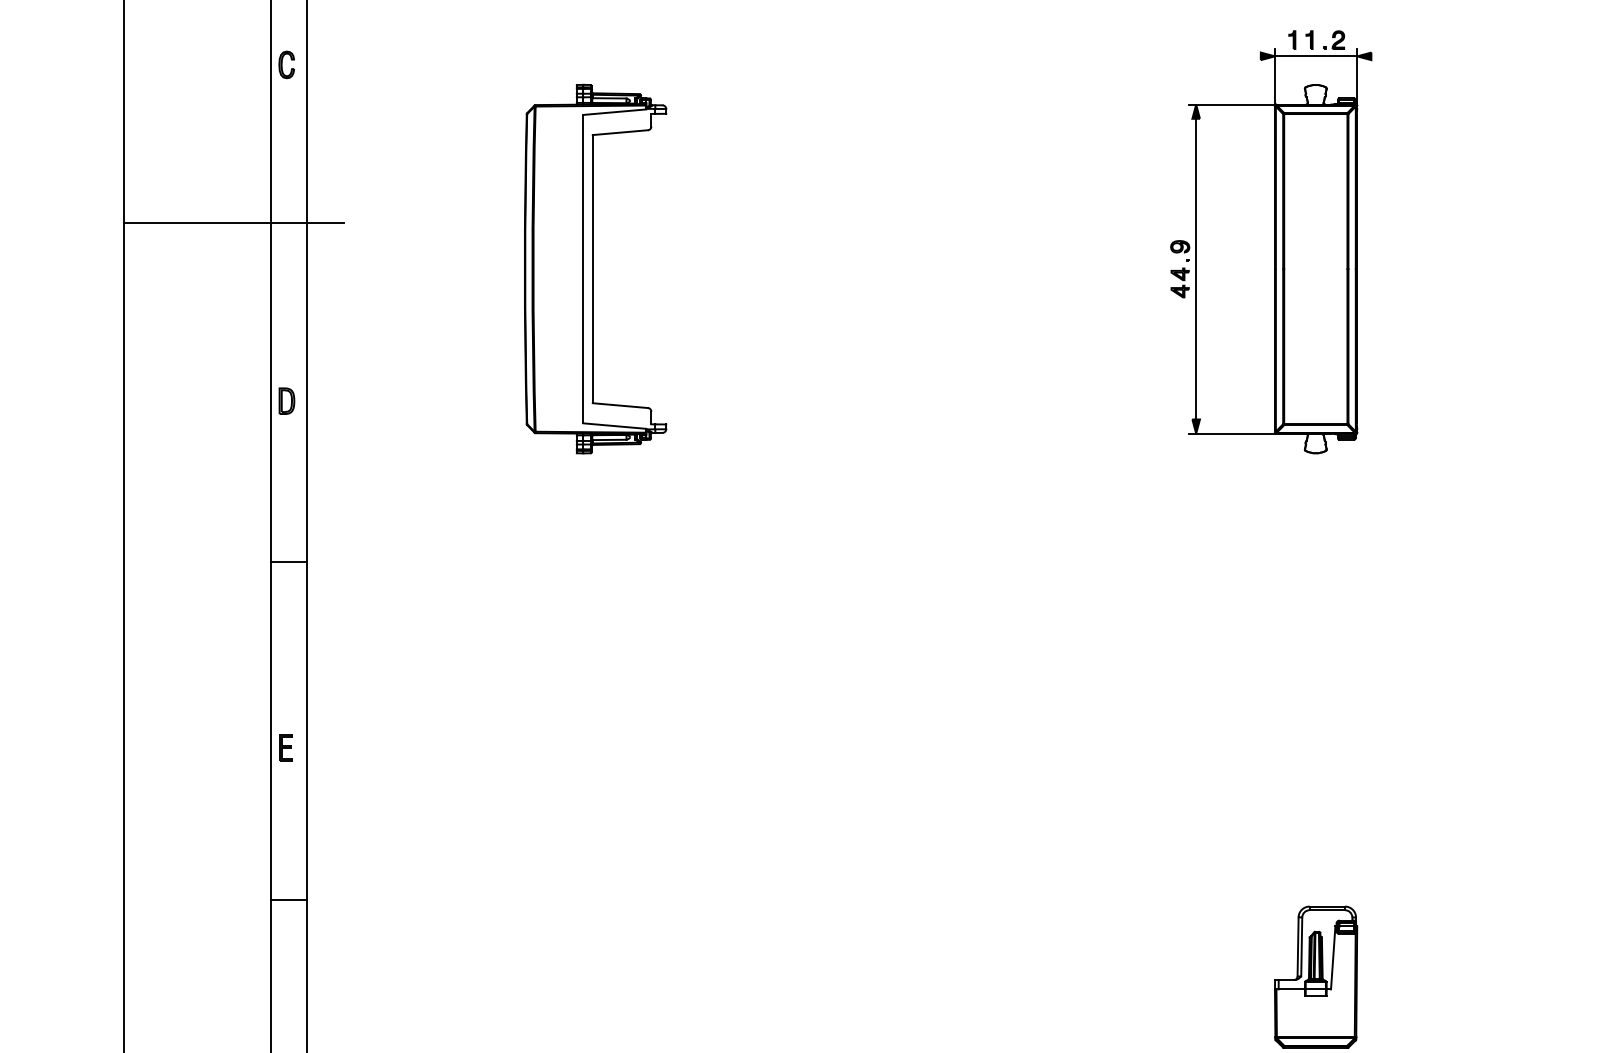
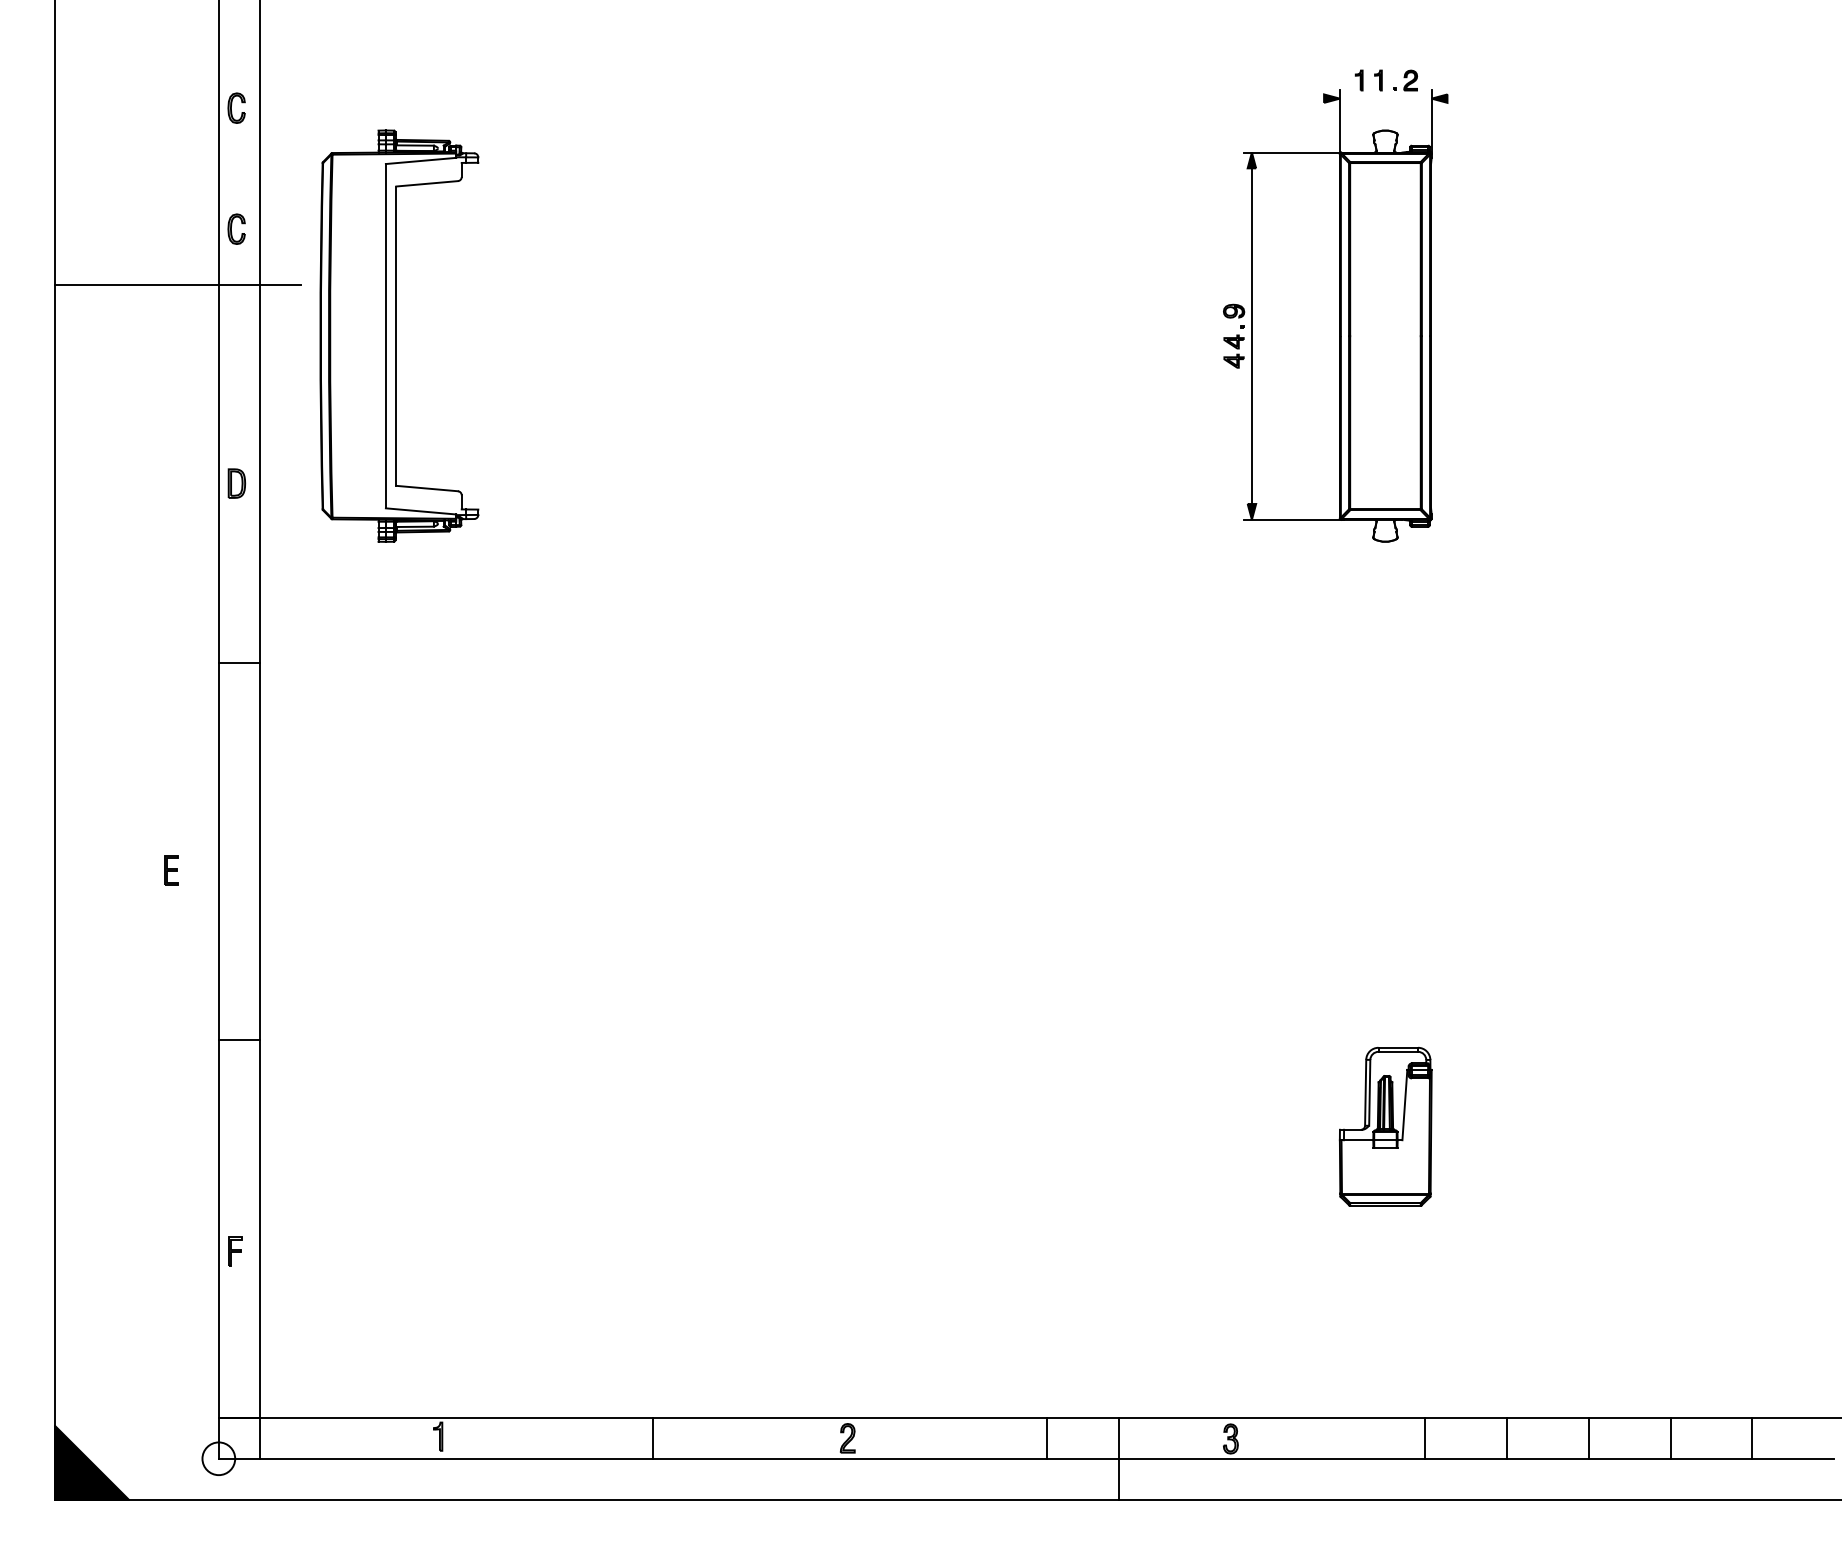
line: (1315, 56) -> (1385, 98), removed
part: (286, 172) -> (236, 228), added
part: (595, 268) -> (399, 335), moved
part: (285, 747) -> (171, 870), moved

